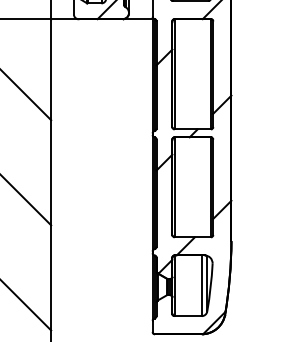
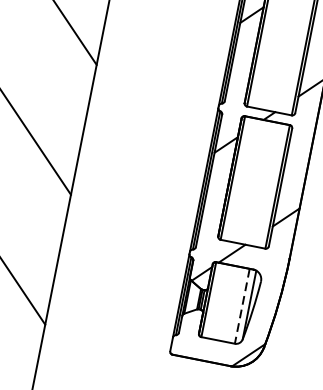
line: (201, 286) -> (241, 307), solid -> dashed

